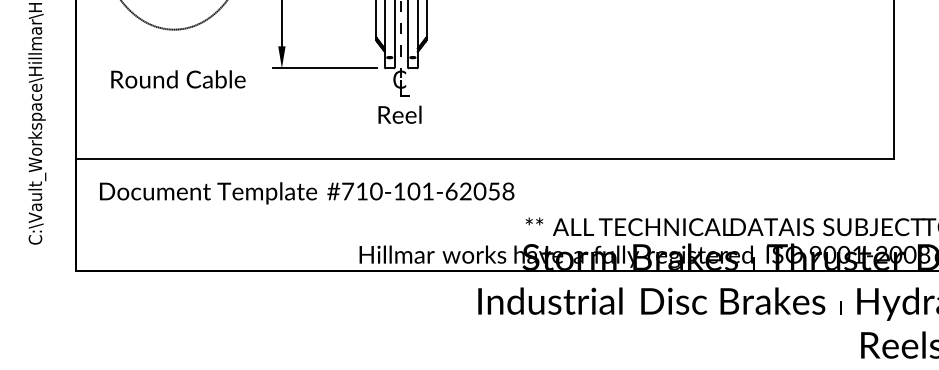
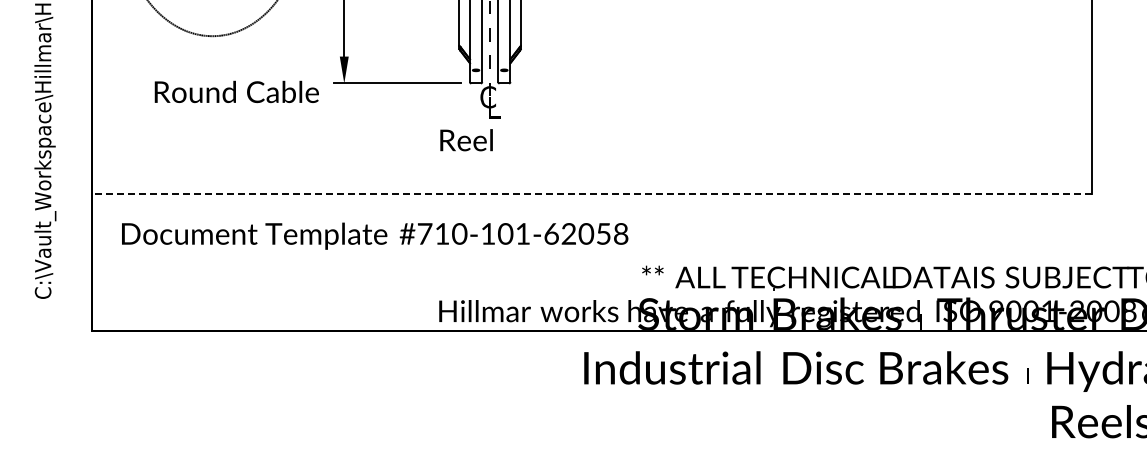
text: (178, 79) -> (236, 91), moved
text: (399, 115) -> (466, 140), moved
line: (485, 158) -> (592, 193), solid -> dashed

